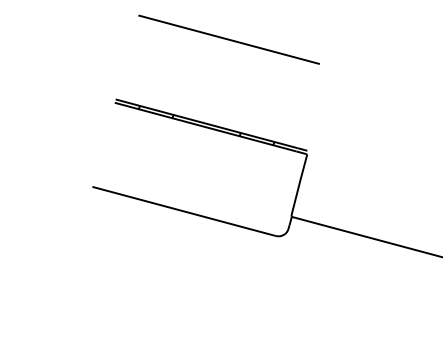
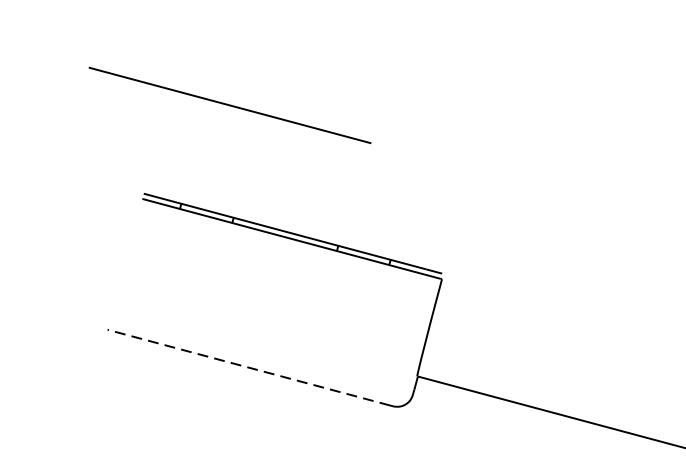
line: (228, 39) -> (229, 105), moved
line: (183, 211) -> (249, 368), solid -> dashed

